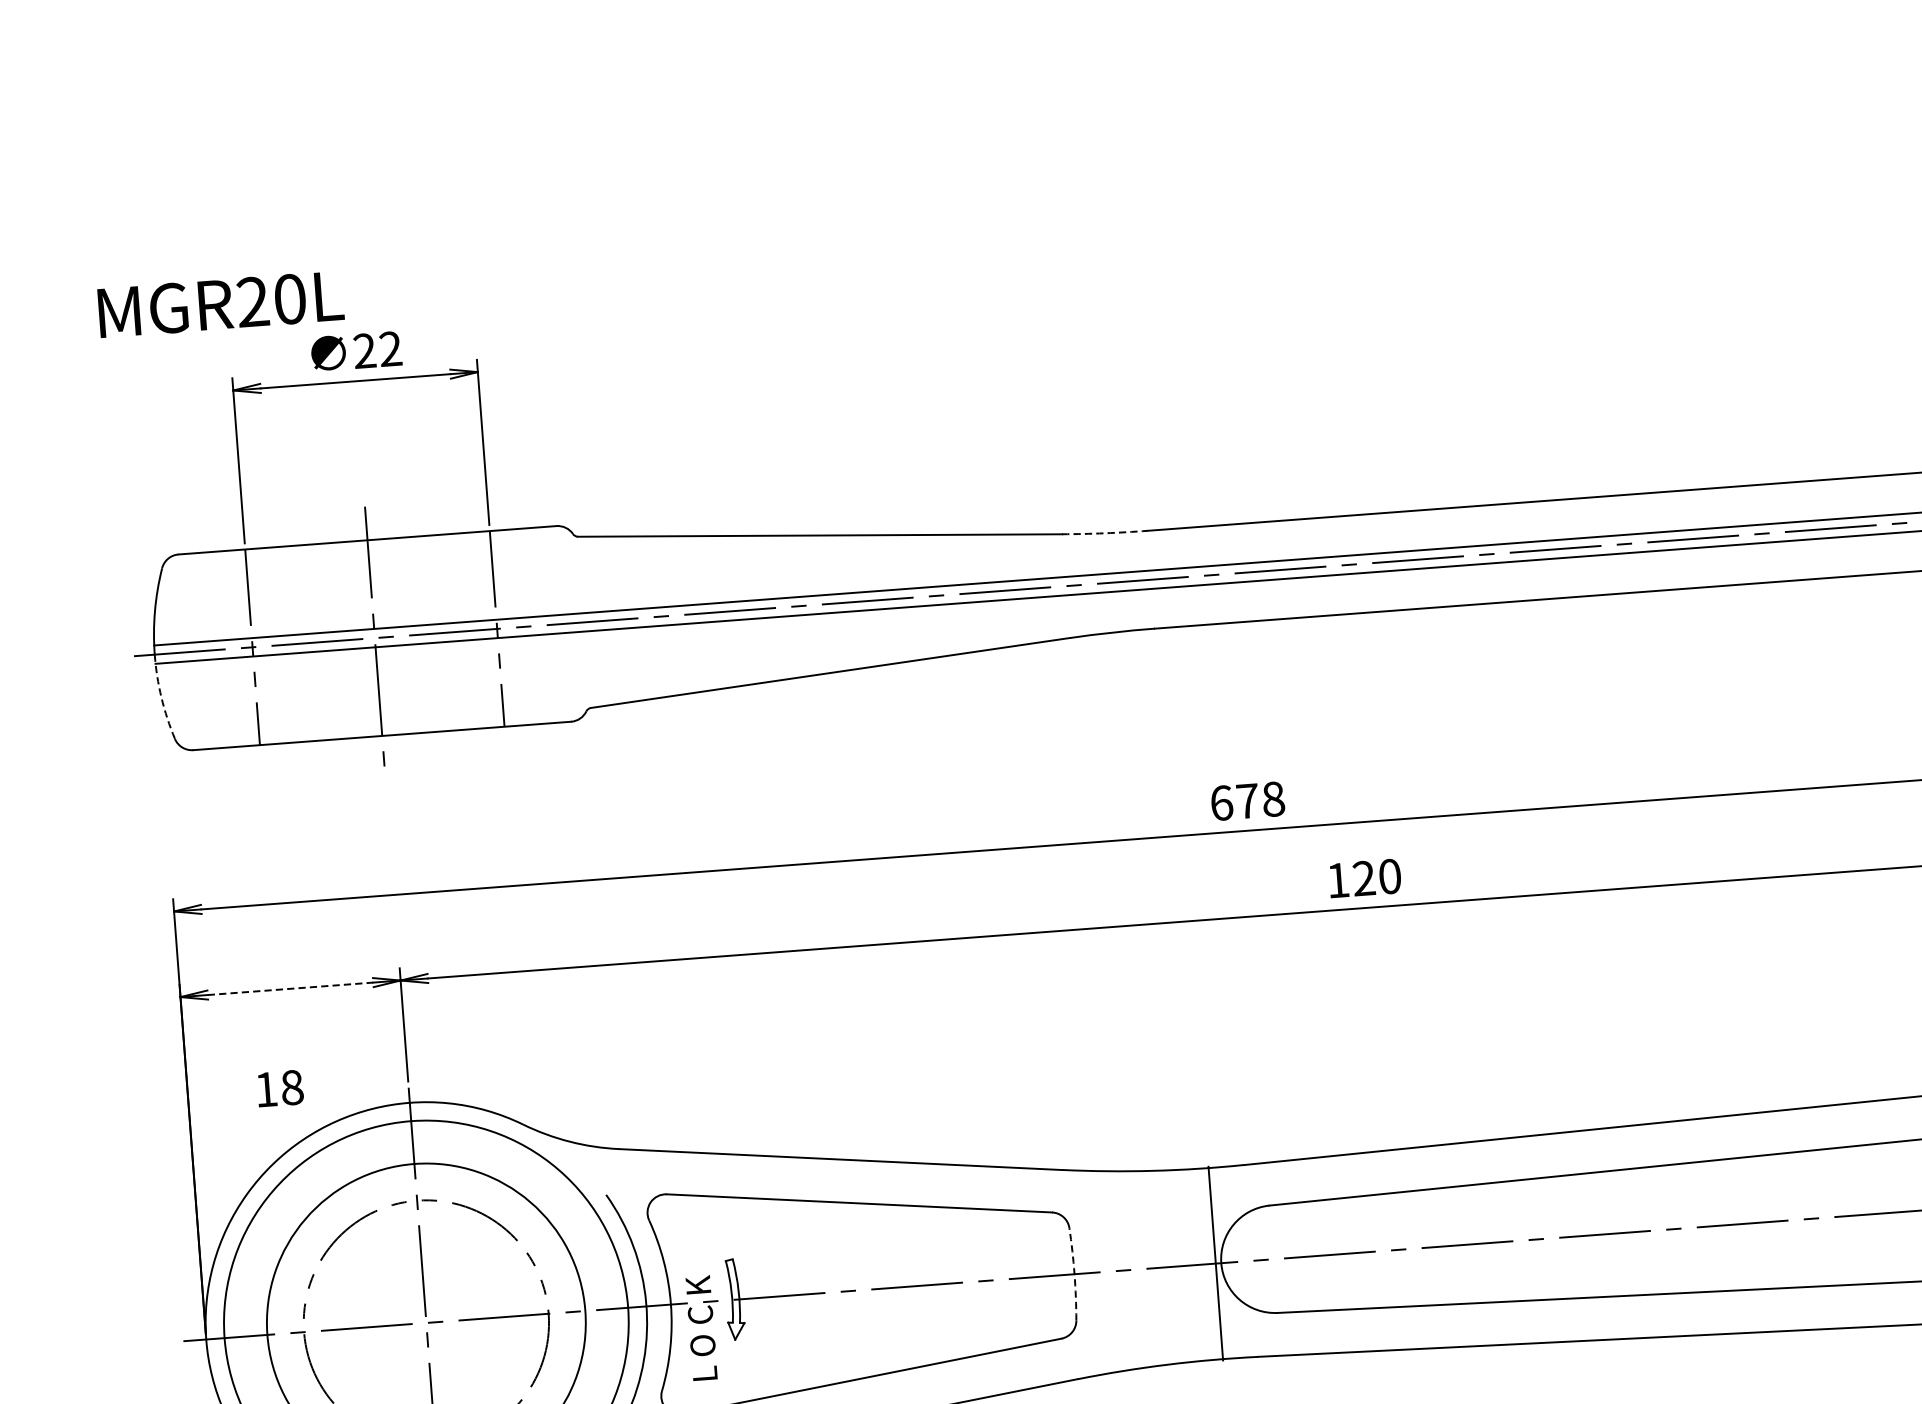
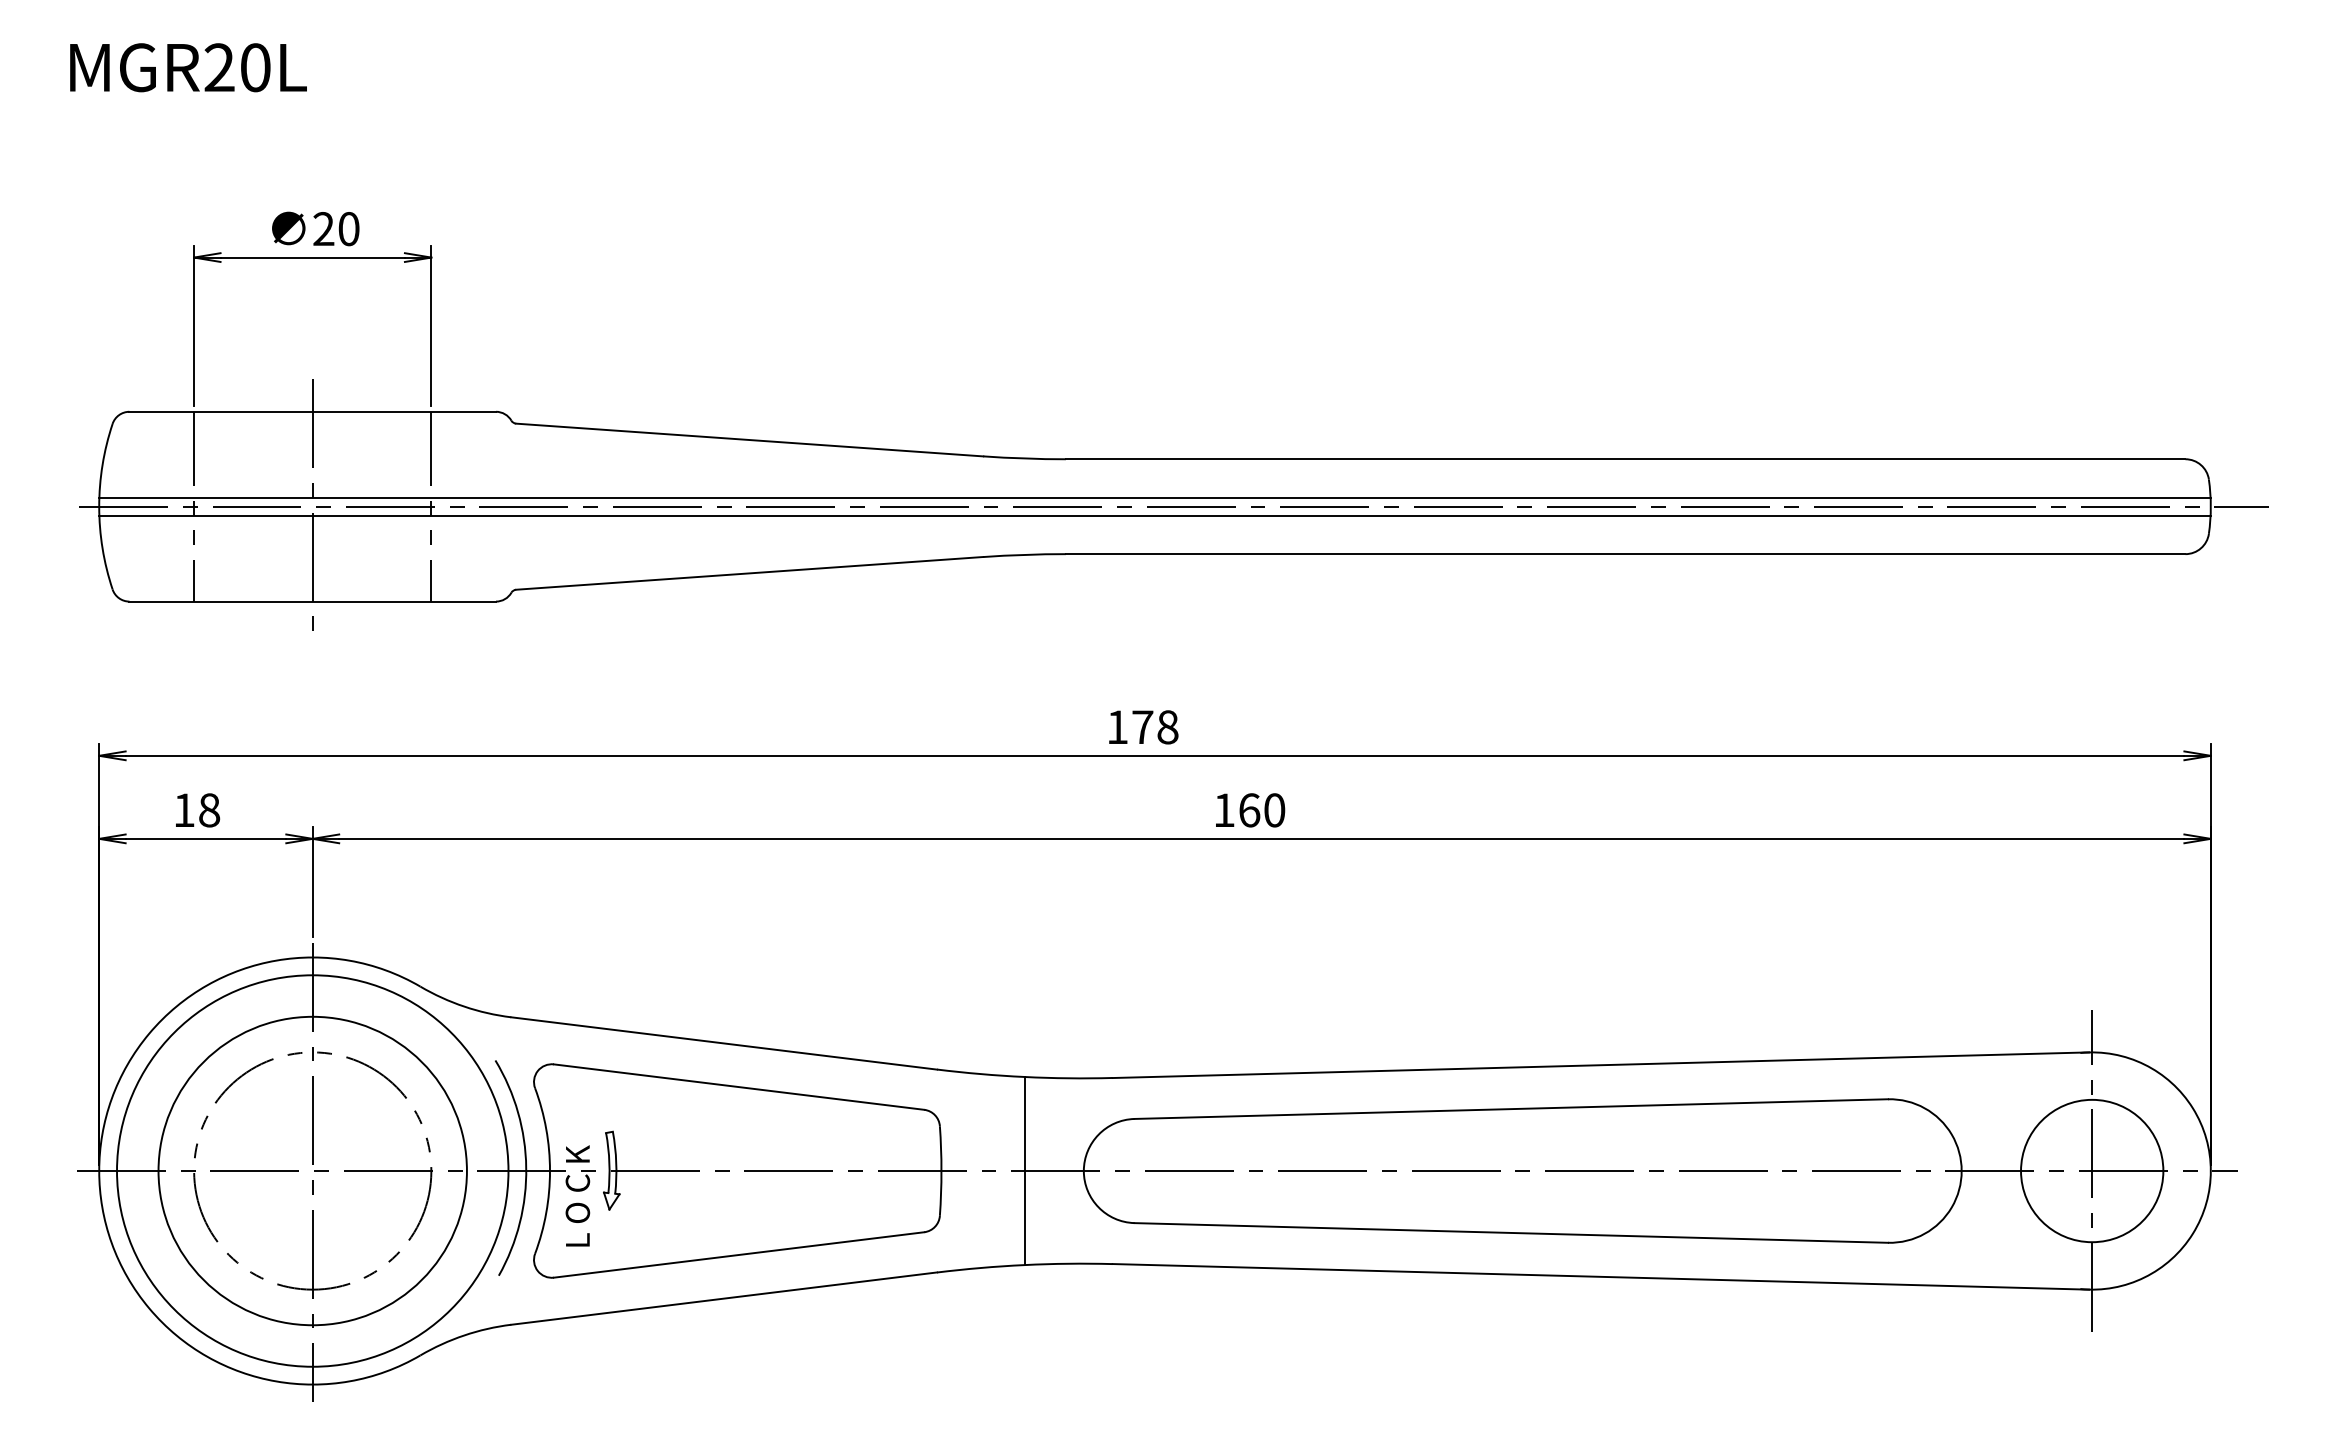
text: (220, 304) -> (188, 67), moved
text: (390, 349) -> (348, 229), 22 -> 20
arc: (1104, 533) -> (1024, 458), dashed -> solid
arc: (161, 697) -> (102, 548), dashed -> solid
text: (1221, 803) -> (1117, 727), 678 -> 178
text: (1364, 878) -> (1249, 810), 120 -> 160
line: (291, 988) -> (206, 838), dashed -> solid
text: (280, 1088) -> (198, 810), moved
line: (1215, 1263) -> (1024, 1170), moved
arc: (1074, 1274) -> (941, 1171), dashed -> solid

